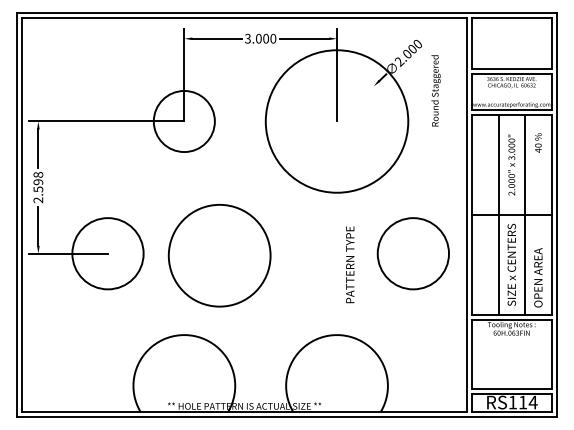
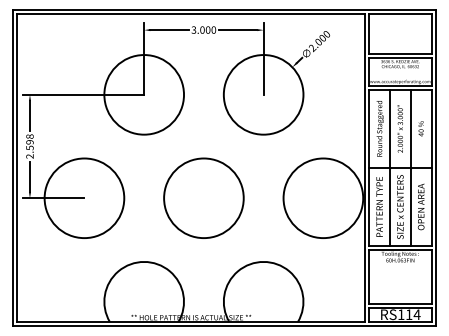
text: (435, 90) -> (379, 128), moved
circle: (184, 121) -> (144, 94), size x1.67
circle: (336, 121) -> (263, 94), size x0.71
text: (538, 142) -> (421, 128), moved
circle: (107, 253) -> (84, 198), size x1.43
circle: (413, 253) -> (323, 198), size x1.43
circle: (219, 255) -> (203, 198), moved
text: (350, 264) -> (379, 206), moved
text: (538, 277) -> (421, 206), moved

